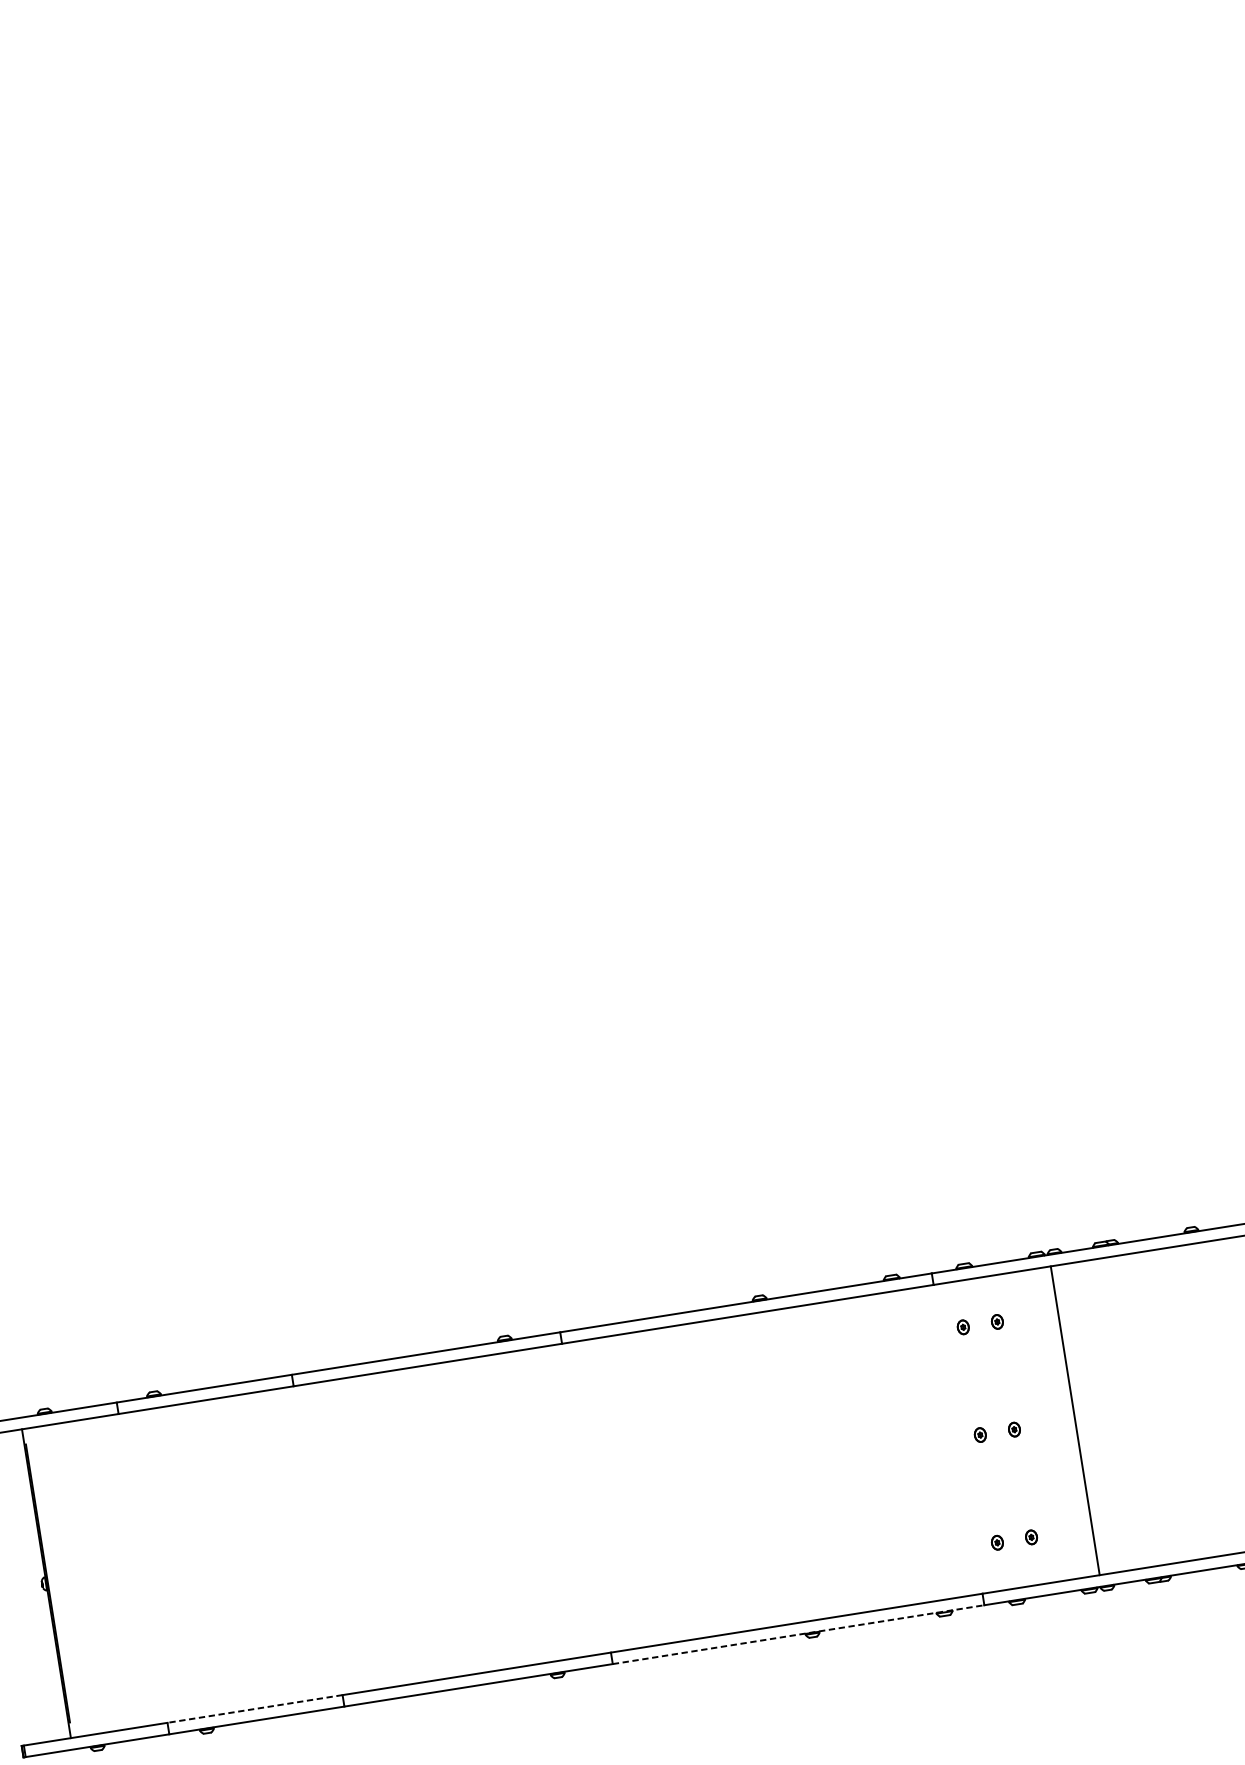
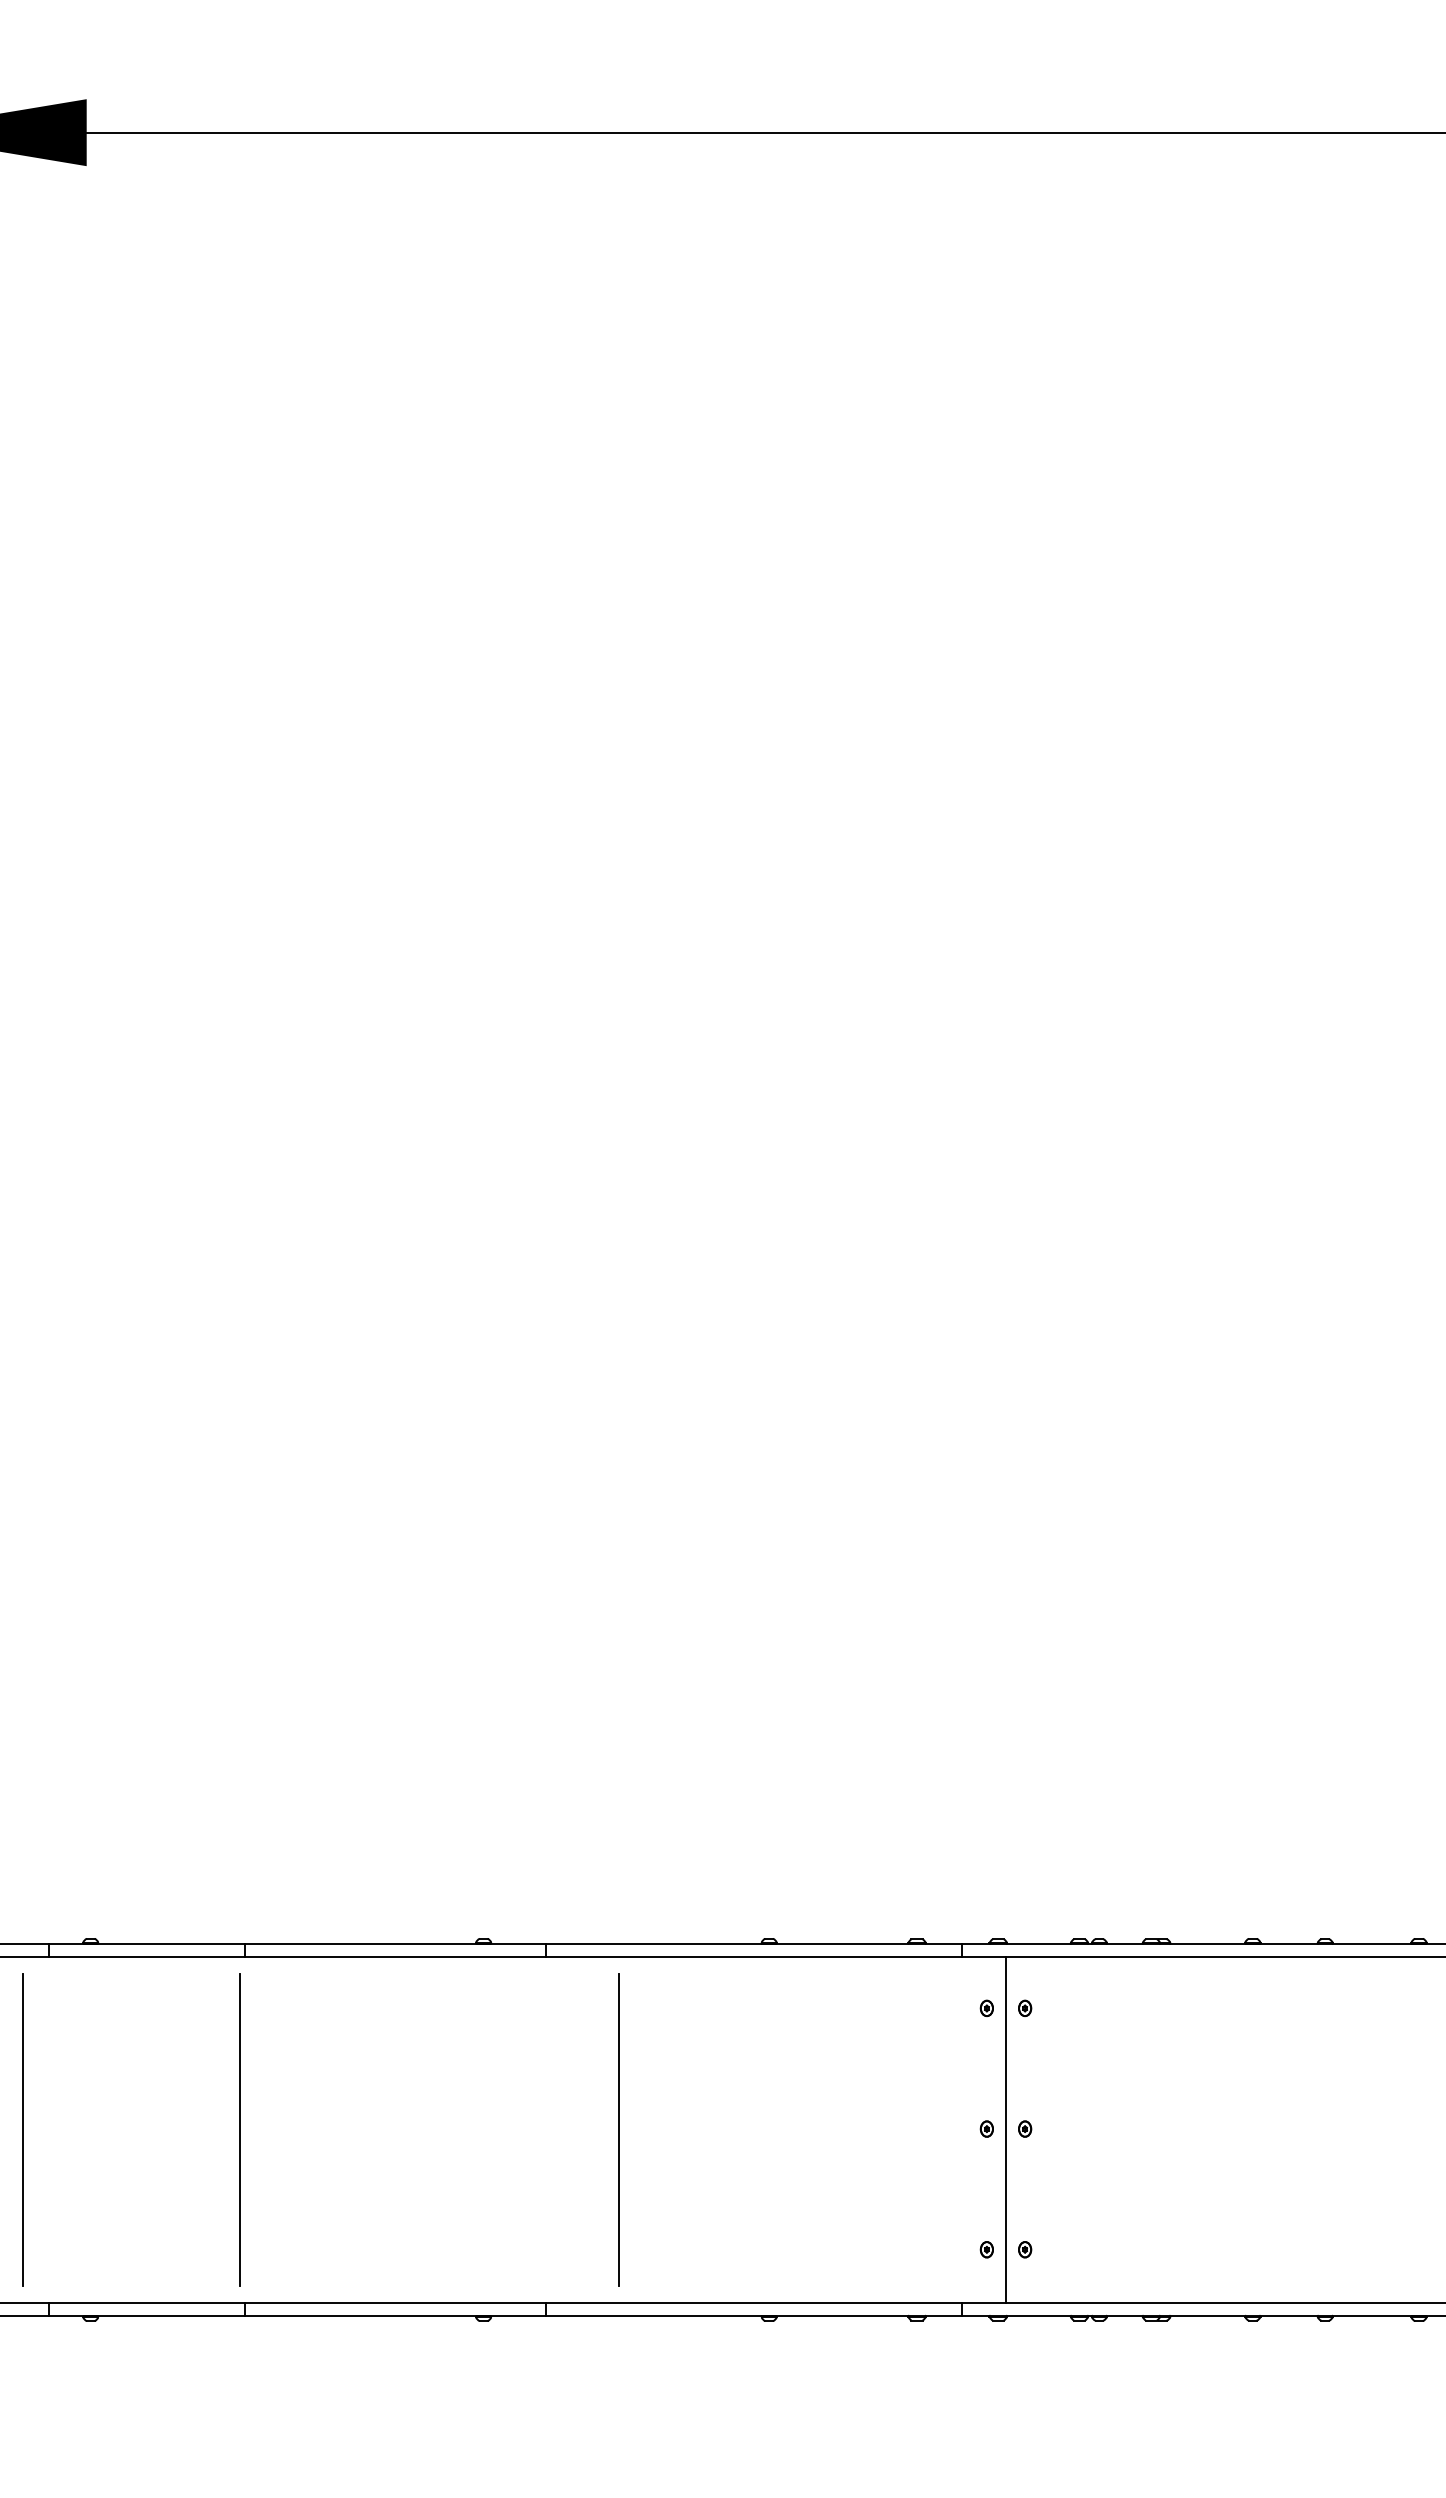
line: (1075, 1420) -> (1006, 2129), moved
line: (652, 1487) -> (619, 2129), added
line: (314, 1540) -> (240, 2129), added
line: (119, 1571) -> (22, 2129), added
line: (799, 1634) -> (754, 2315), dashed -> solid
line: (254, 1708) -> (146, 2302), dashed -> solid

